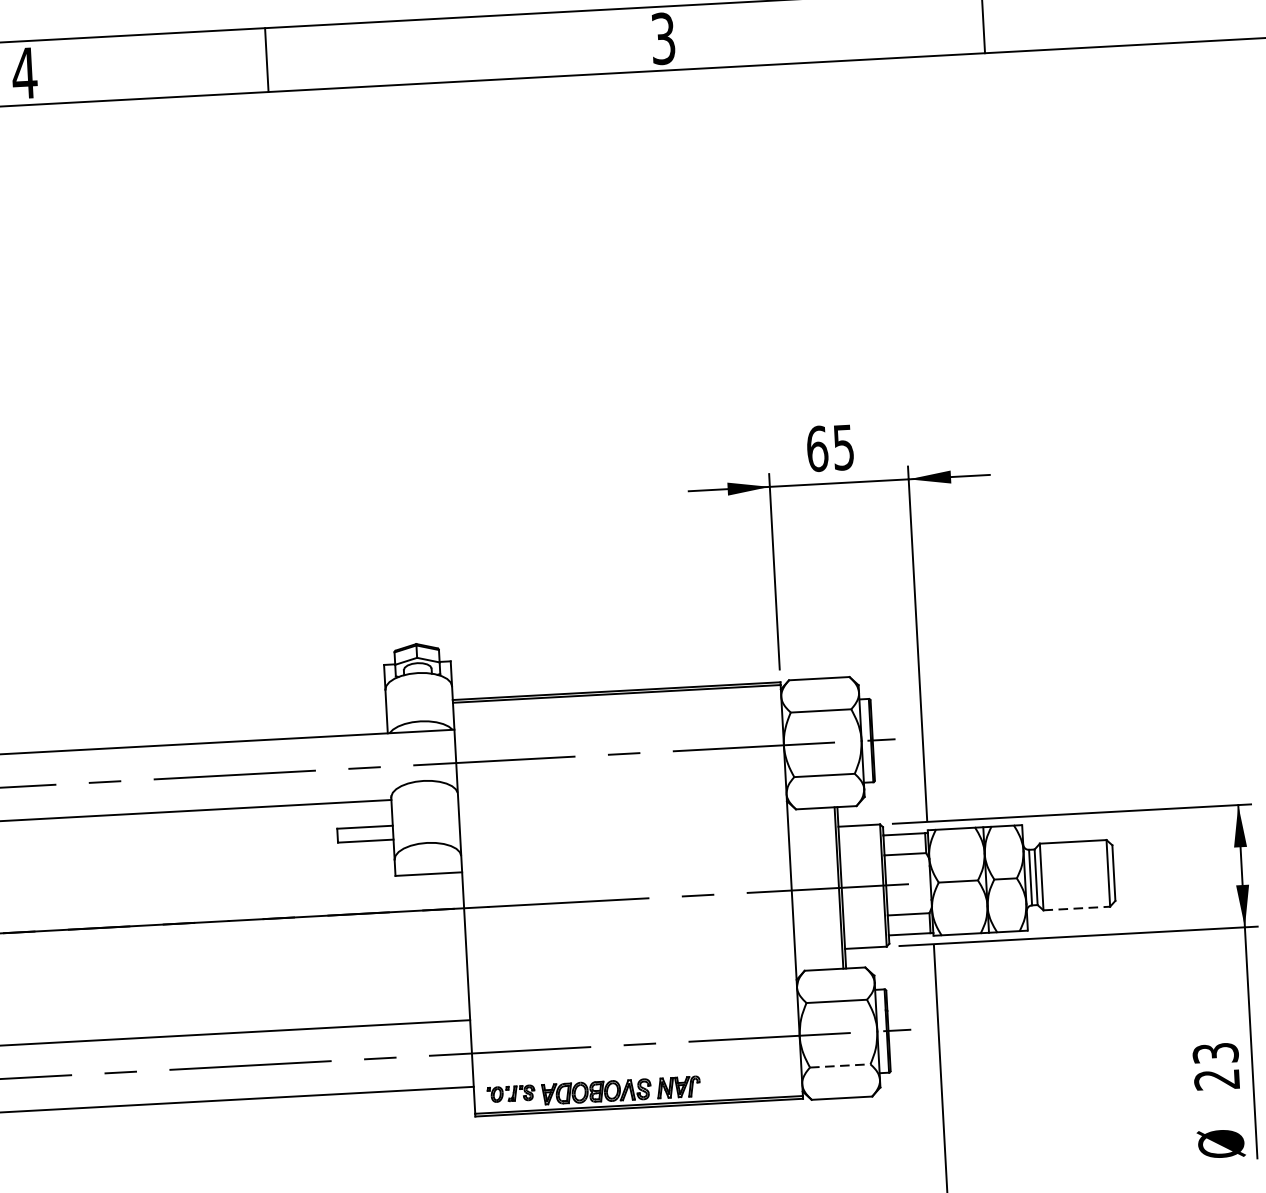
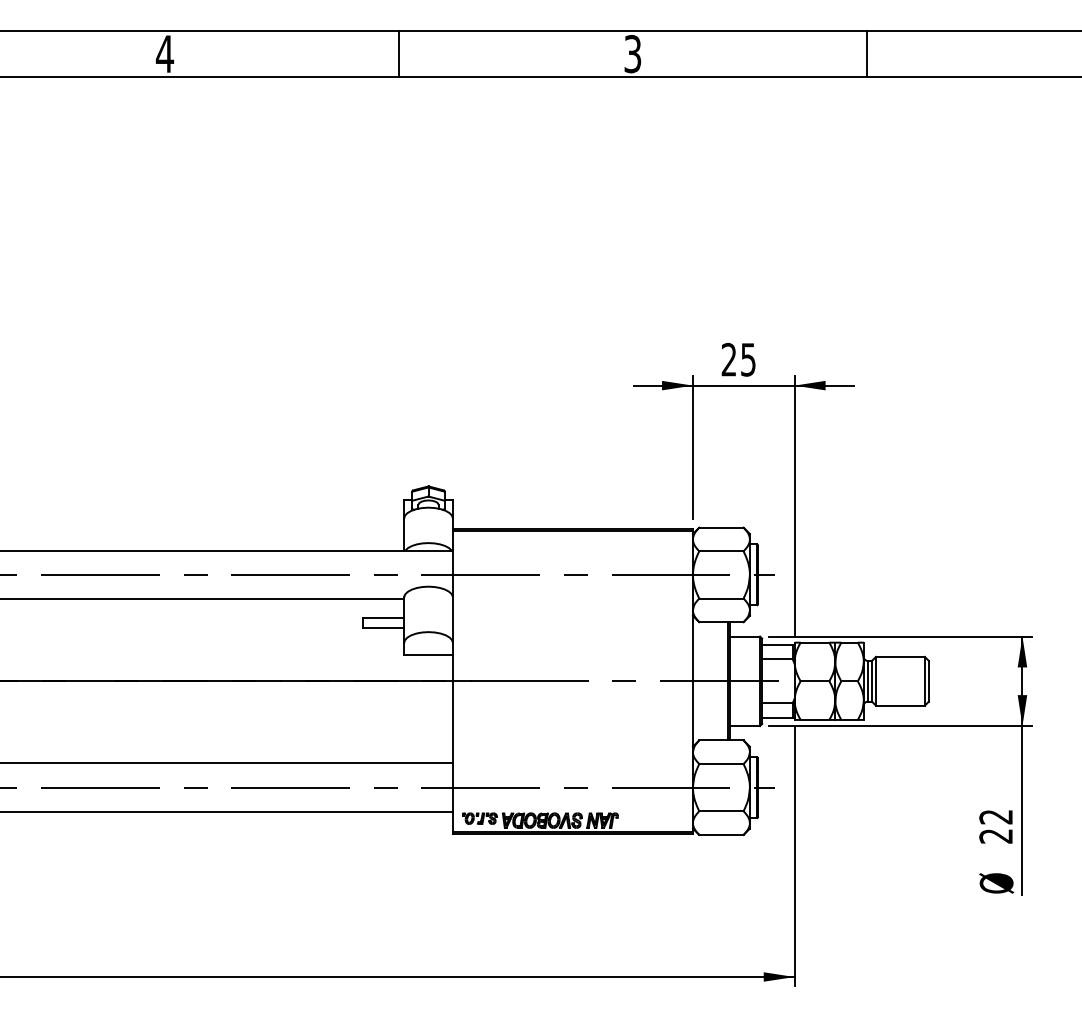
line: (266, 59) -> (399, 53), moved
text: (816, 448) -> (728, 359), 65 -> 25
line: (1076, 908) -> (900, 705), dashed -> solid
text: (1216, 1052) -> (996, 816), 23 -> 22
line: (840, 1066) -> (721, 811), dashed -> solid

